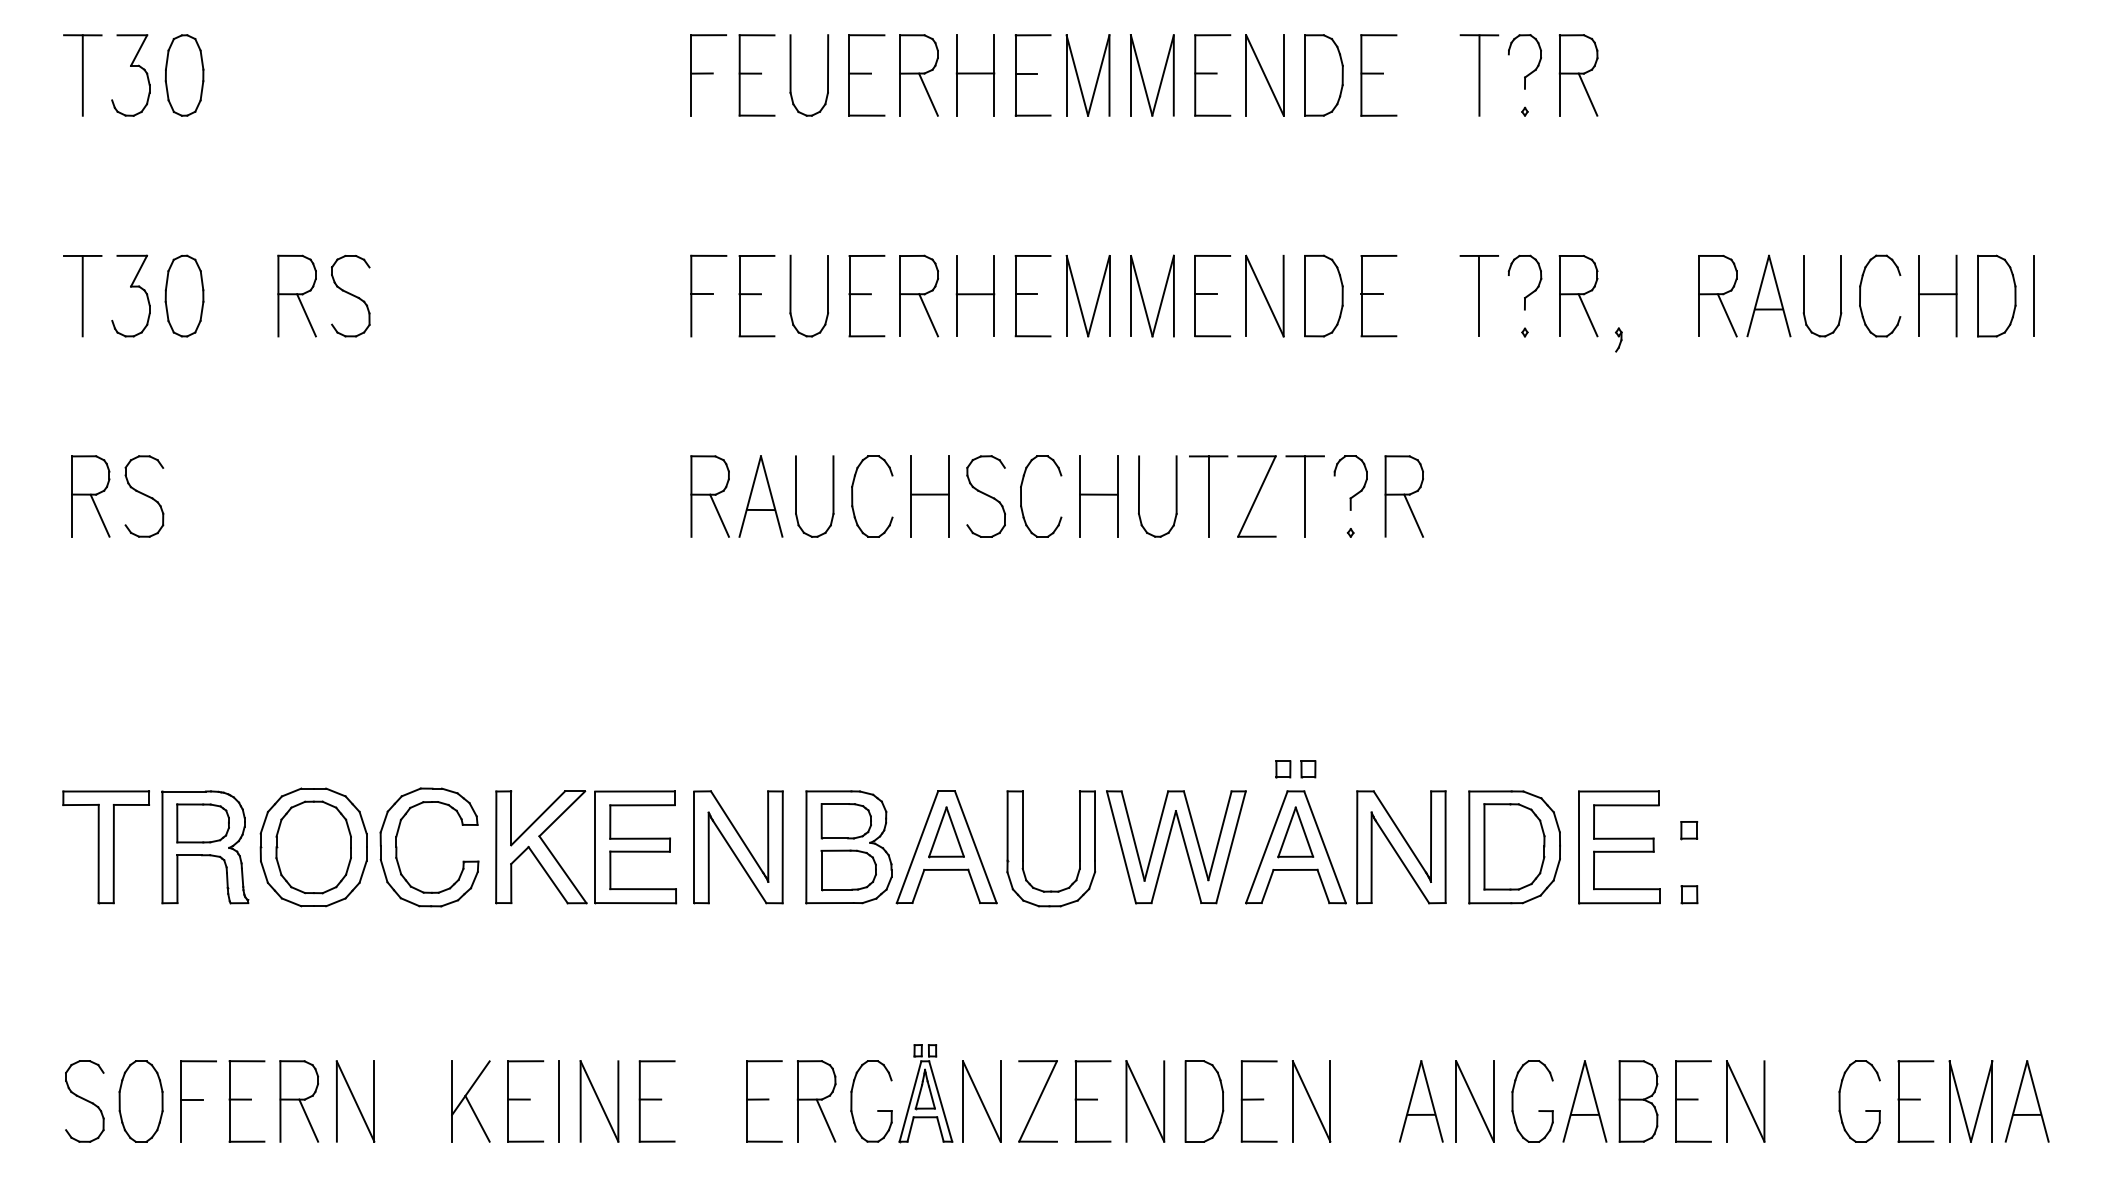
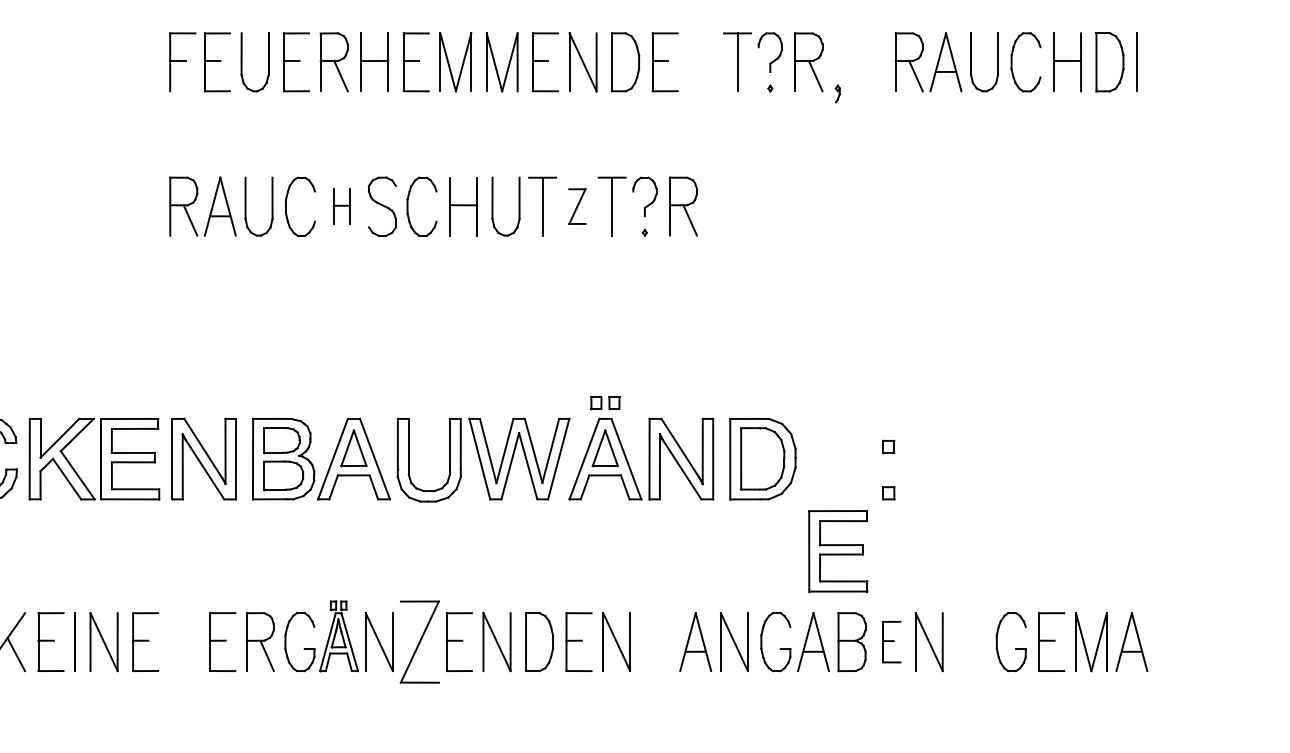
part: (929, 496) -> (341, 206), size x0.6
part: (1256, 496) -> (577, 206), size x0.6
part: (1619, 847) -> (838, 551), moved
part: (1037, 1101) -> (419, 642), size x1.4
part: (1693, 1101) -> (891, 642), size x0.7

